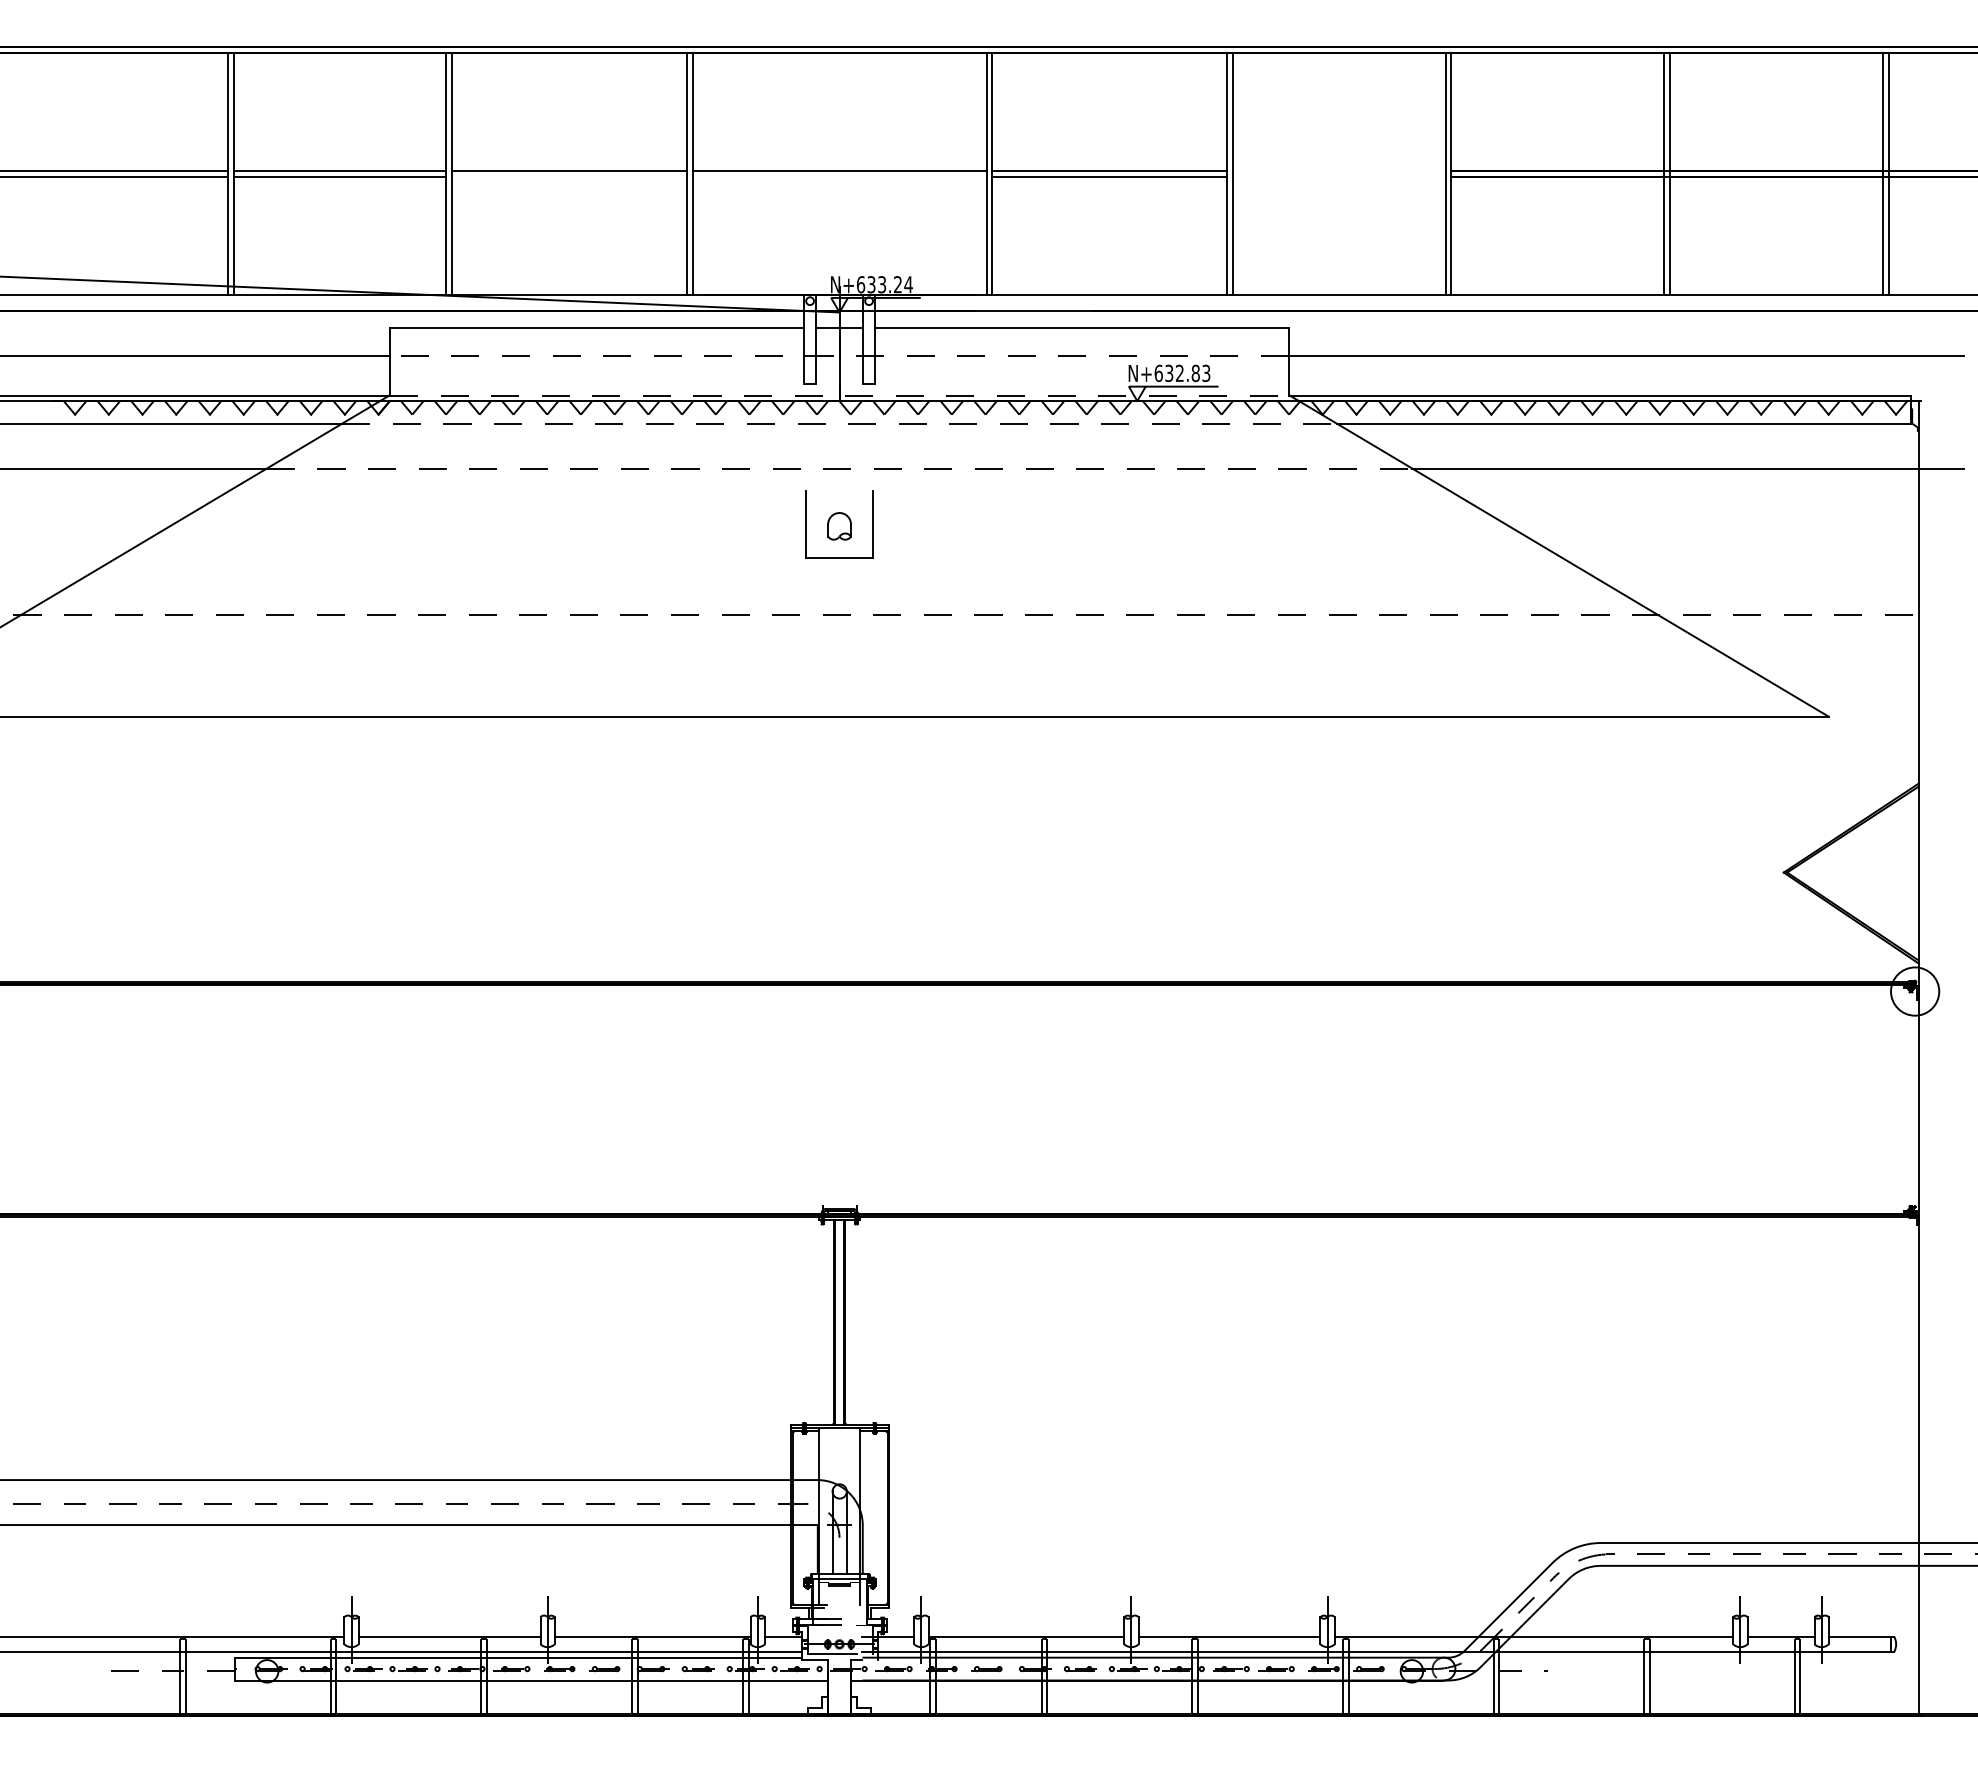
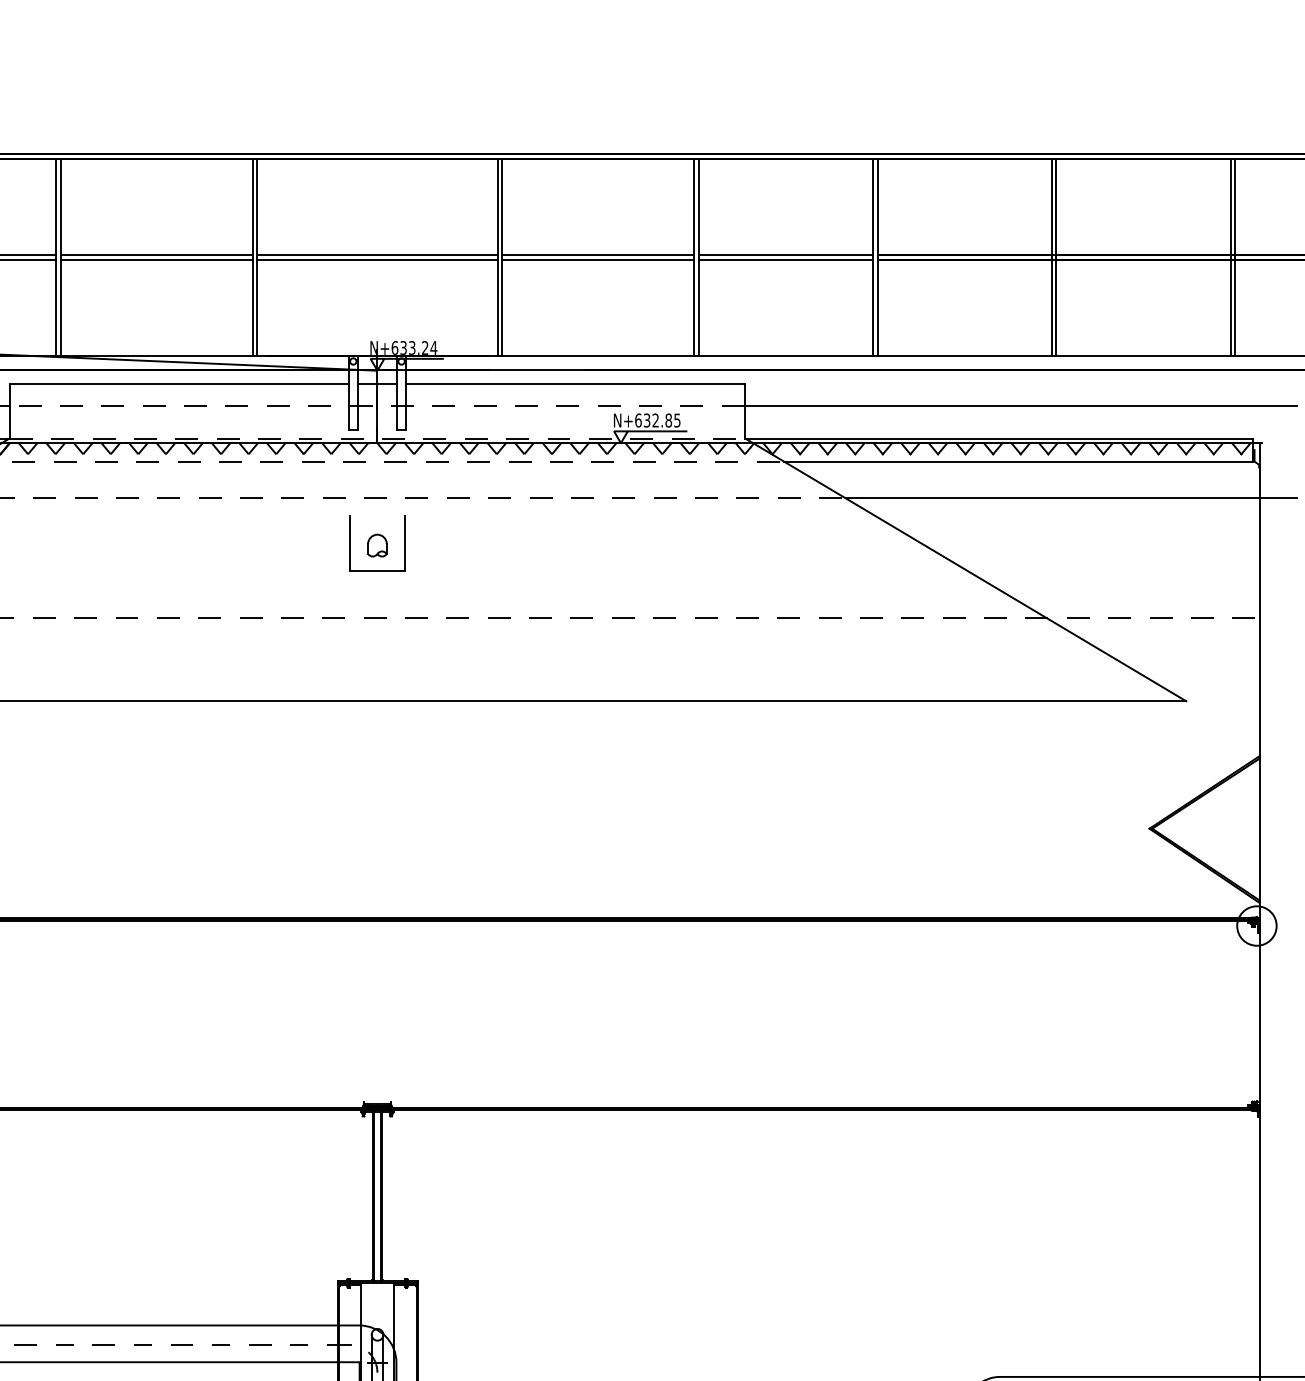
line: (1338, 170) -> (785, 254), added
line: (569, 176) -> (156, 259), added
line: (839, 176) -> (377, 259), added
line: (1338, 176) -> (785, 259), added
text: (1206, 372) -> (677, 419), N+632.83 -> N+632.85

